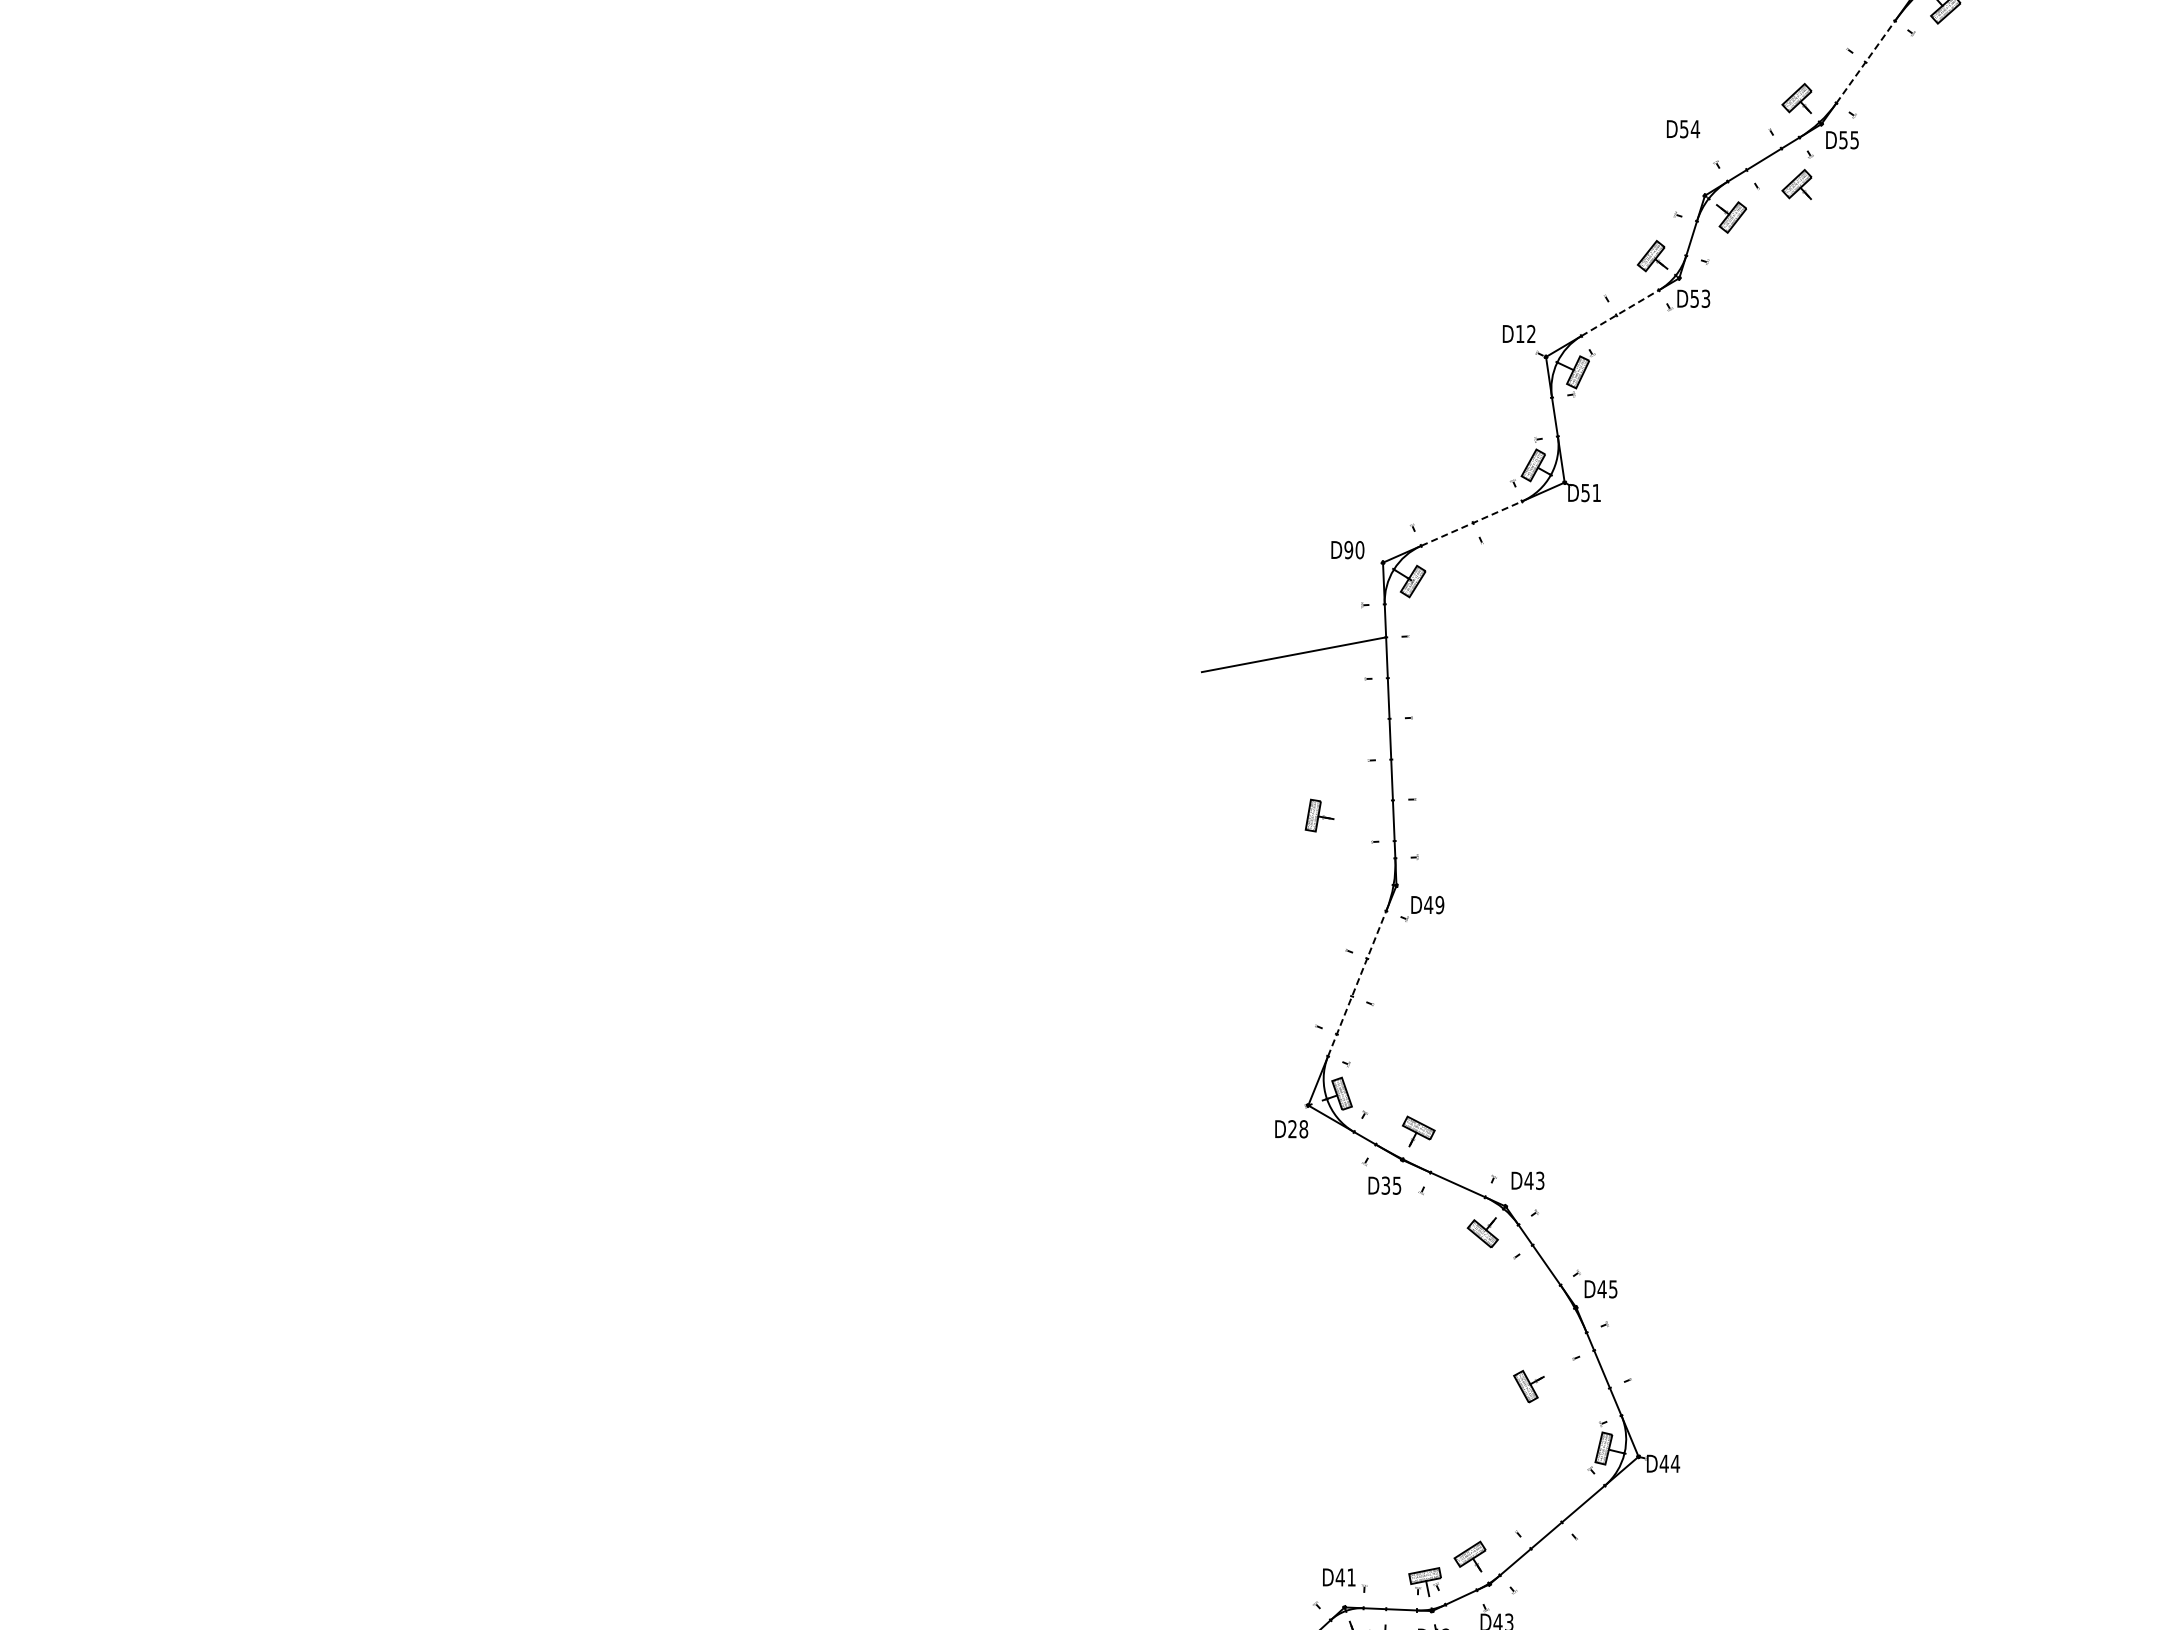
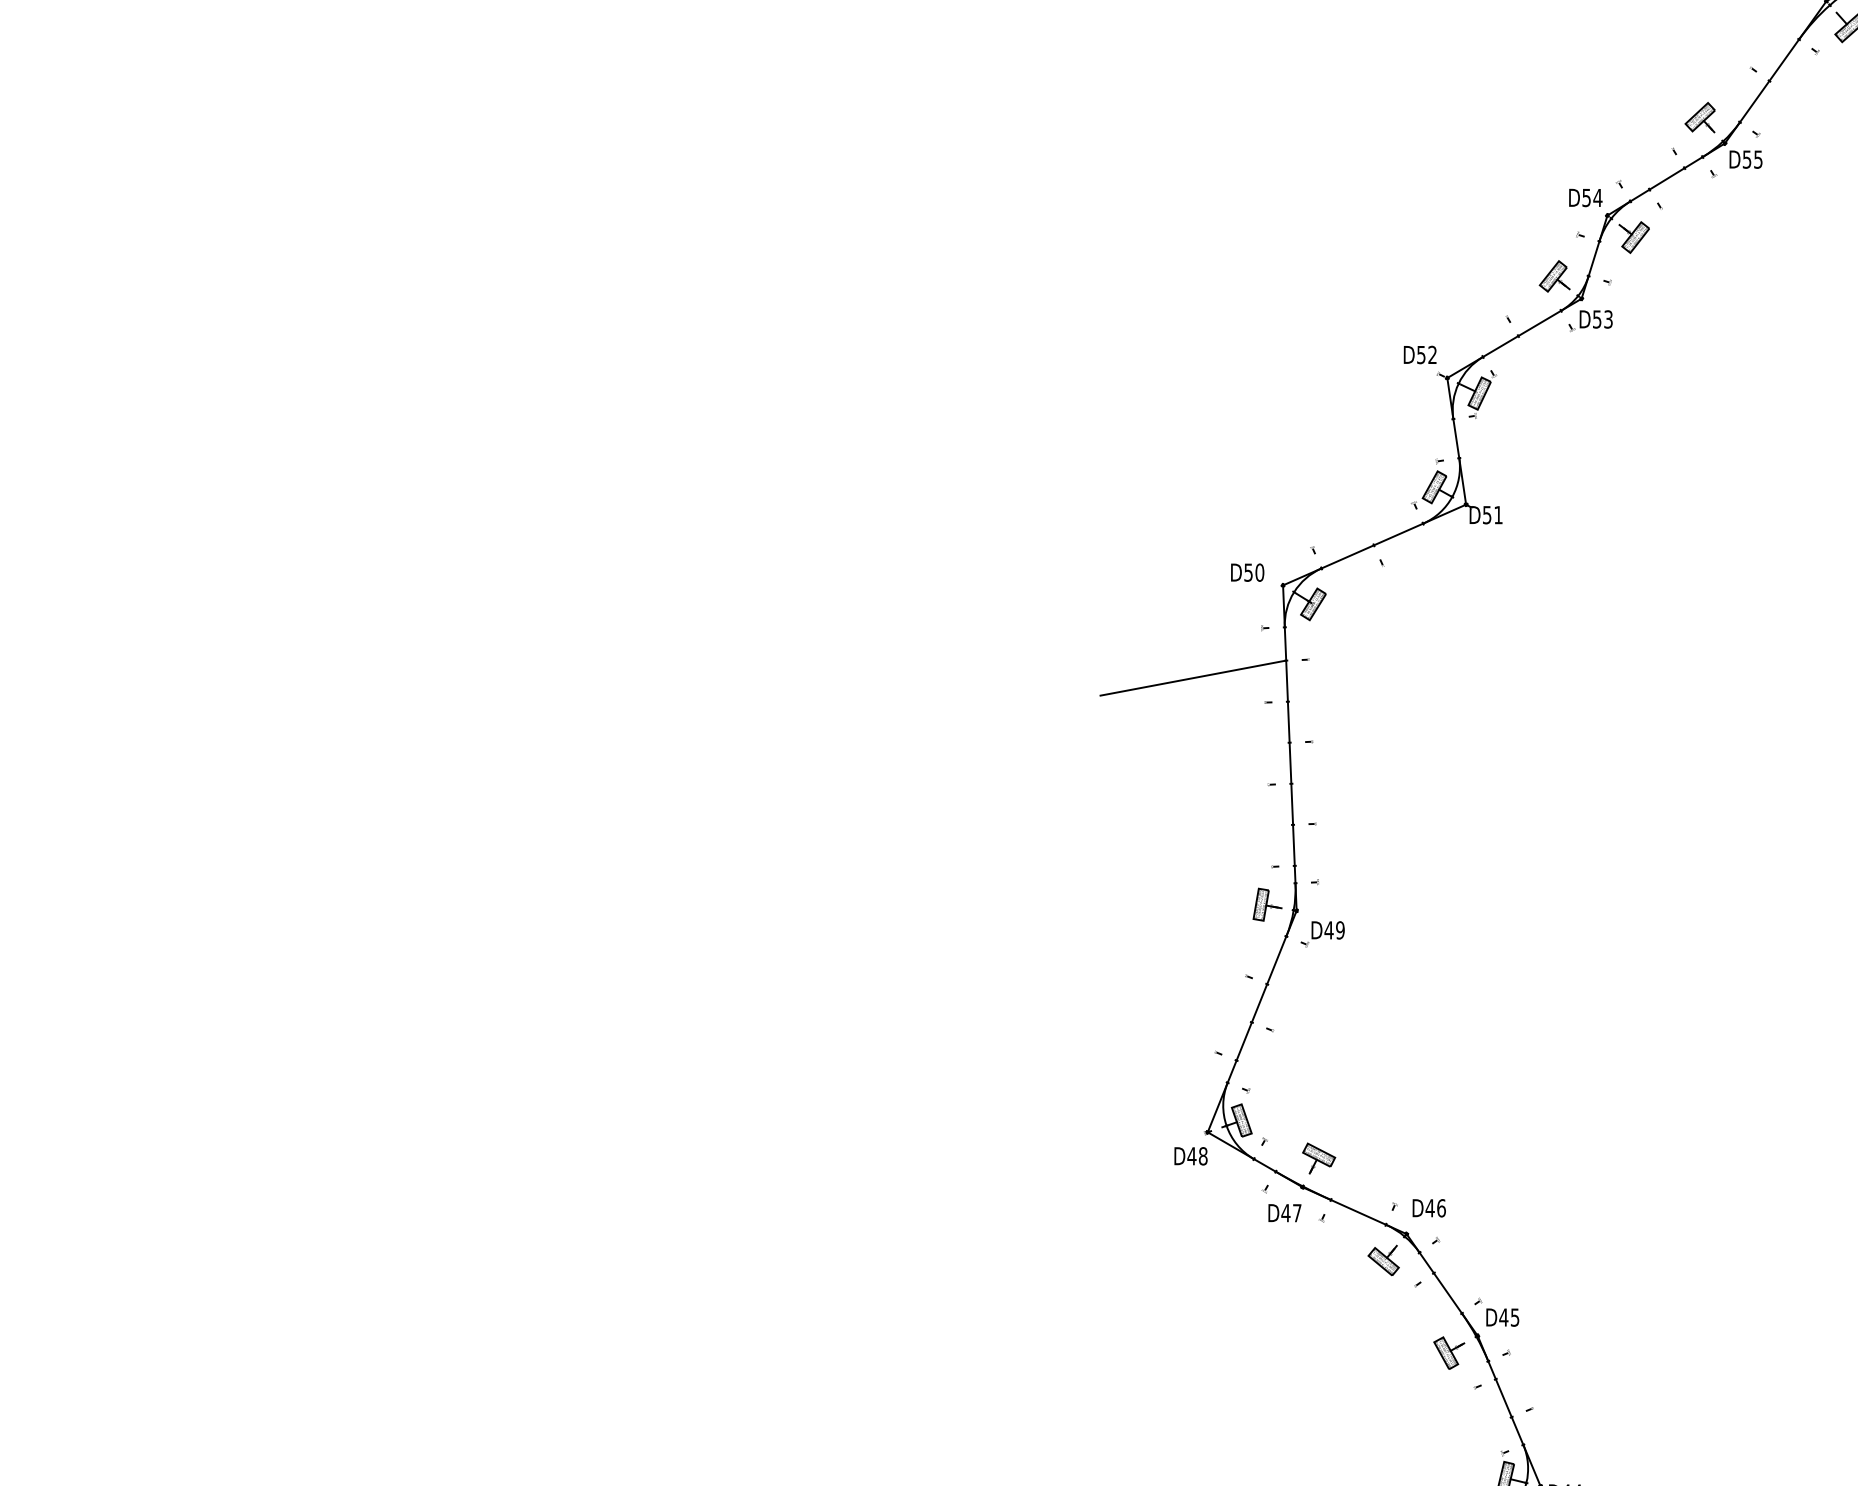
line: (1866, 61) -> (1770, 80), dashed -> solid
text: (1683, 129) -> (1585, 198), moved
part: (1796, 183) -> (1699, 203), removed
line: (1620, 312) -> (1522, 333), dashed -> solid
text: (1520, 334) -> (1421, 355), D12 -> D52
line: (1472, 523) -> (1373, 545), dashed -> solid
text: (1348, 549) -> (1248, 572), D90 -> D50
part: (1319, 815) -> (1267, 904), moved
line: (1357, 983) -> (1257, 1009), dashed -> solid
text: (1292, 1129) -> (1191, 1156), D28 -> D48
text: (1540, 1180) -> (1441, 1207), D43 -> D46
text: (1391, 1185) -> (1291, 1212), D35 -> D47
part: (1528, 1386) -> (1448, 1353), moved

